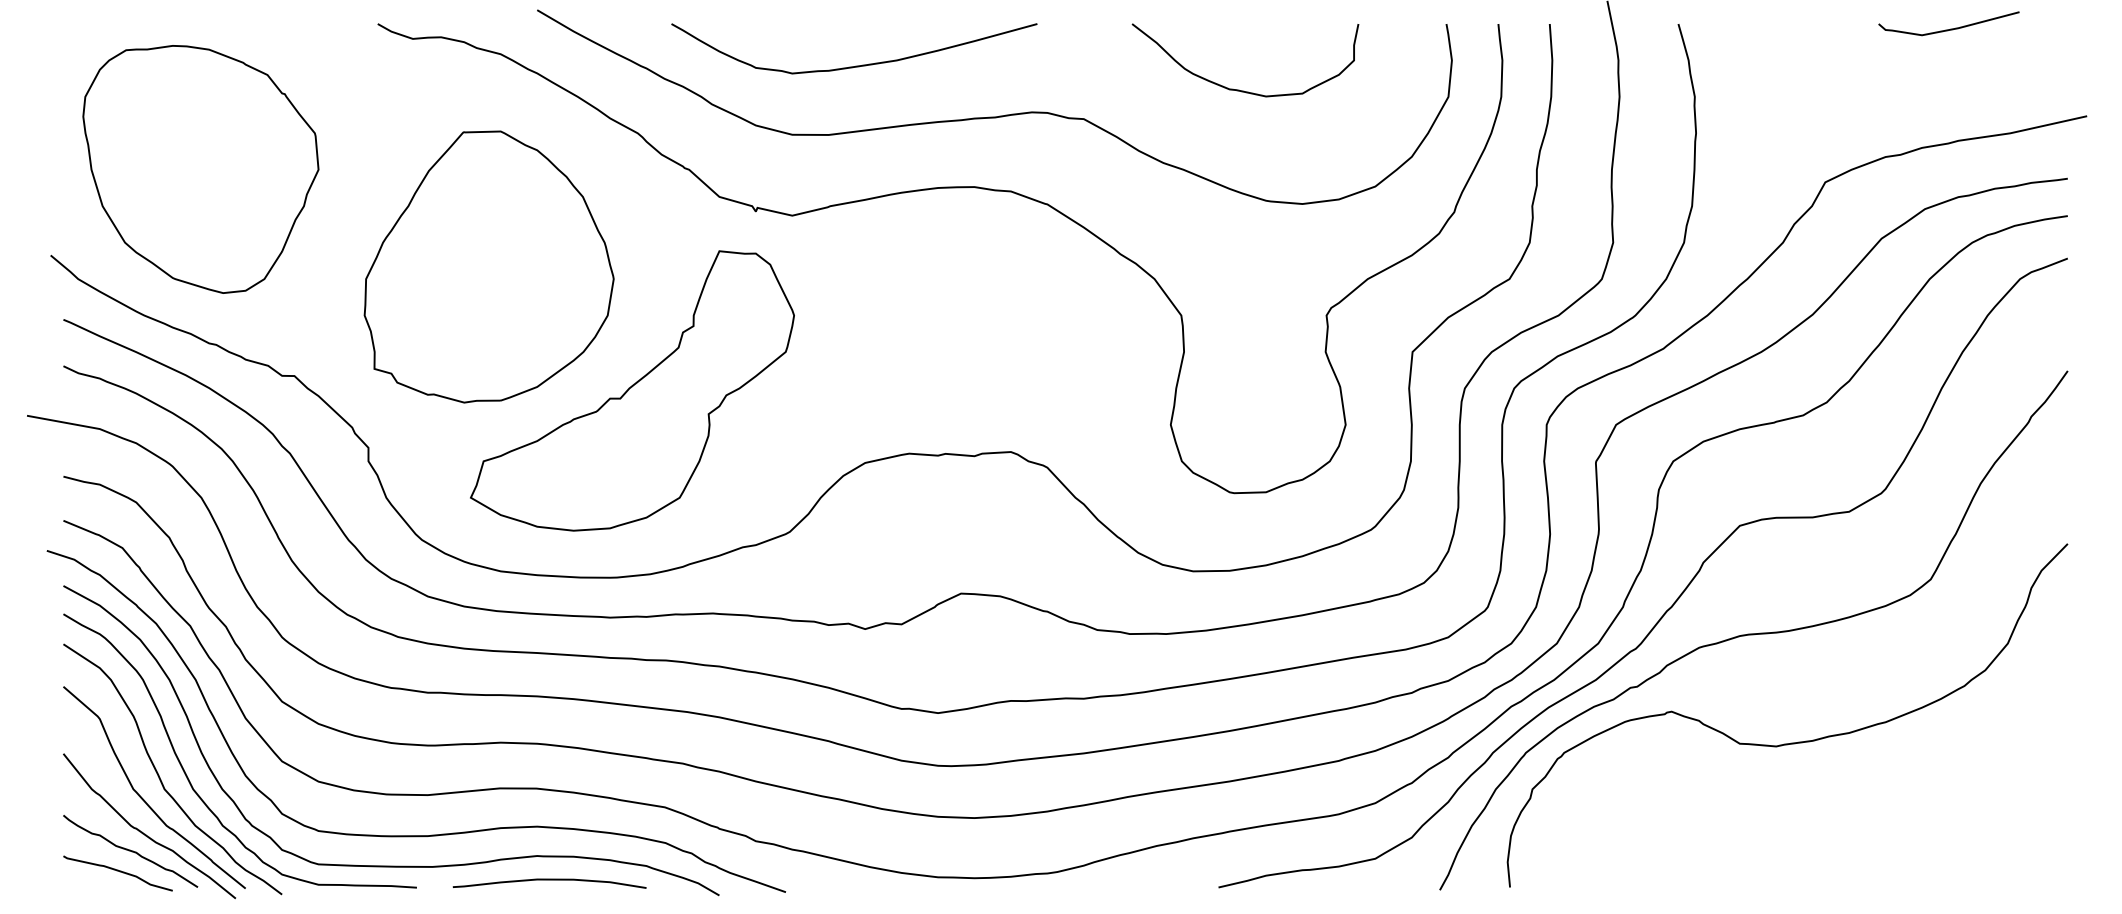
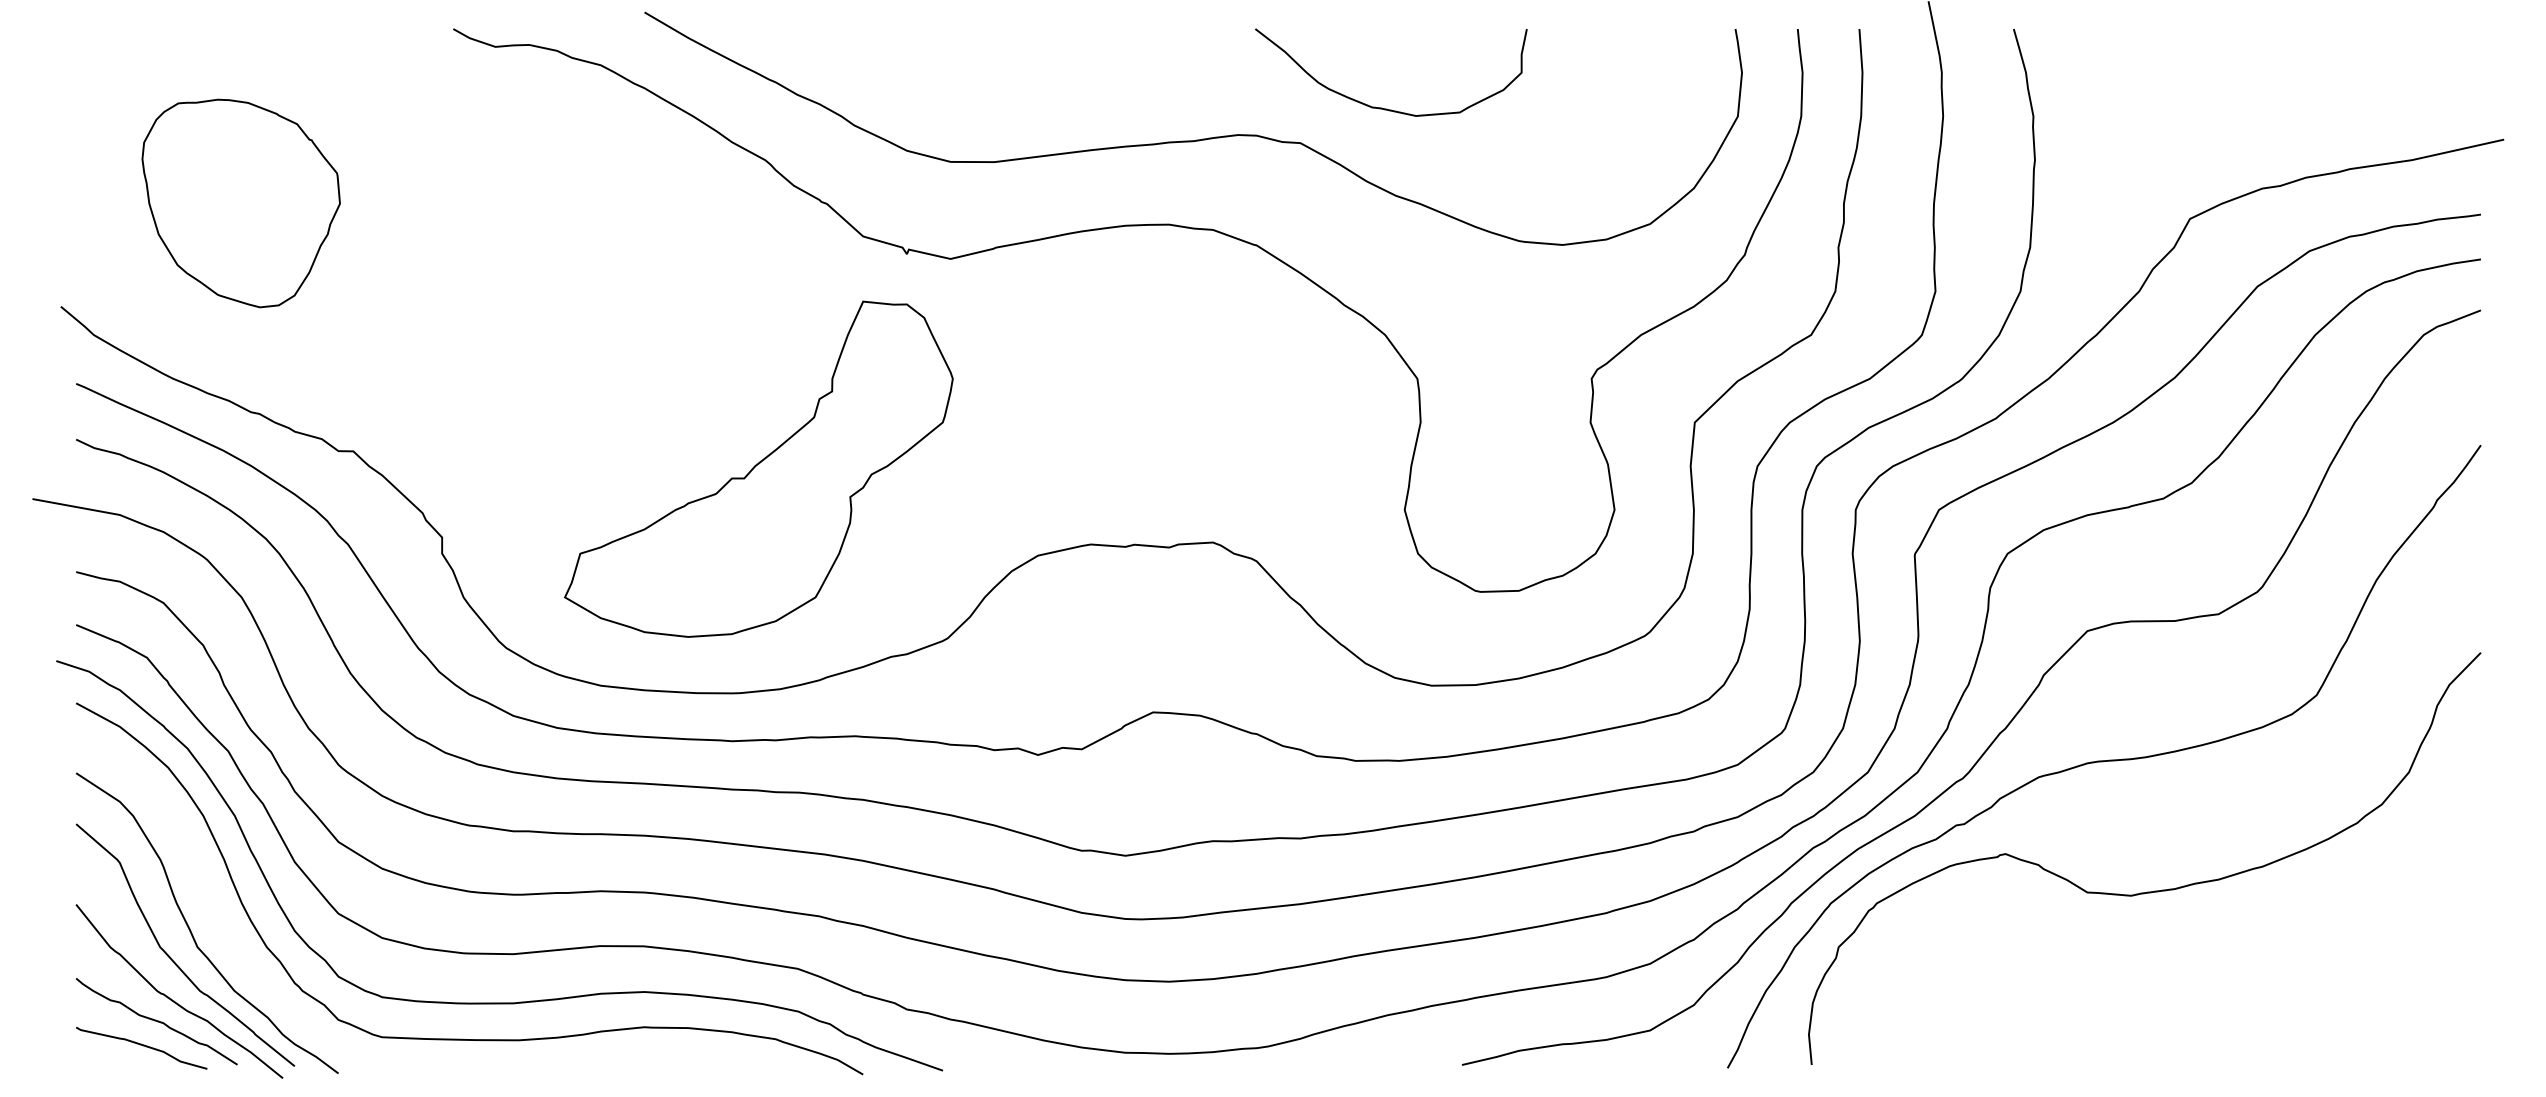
curve: (1950, 28) -> (2340, 34), removed
curve: (858, 65) -> (1030, 78), removed
curve: (1238, 89) -> (1382, 107), moved
part: (201, 169) -> (241, 203), size x0.7
part: (488, 266) -> (586, 320), removed
curve: (187, 777) -> (225, 932), removed
curve: (549, 880) -> (659, 1056), removed

